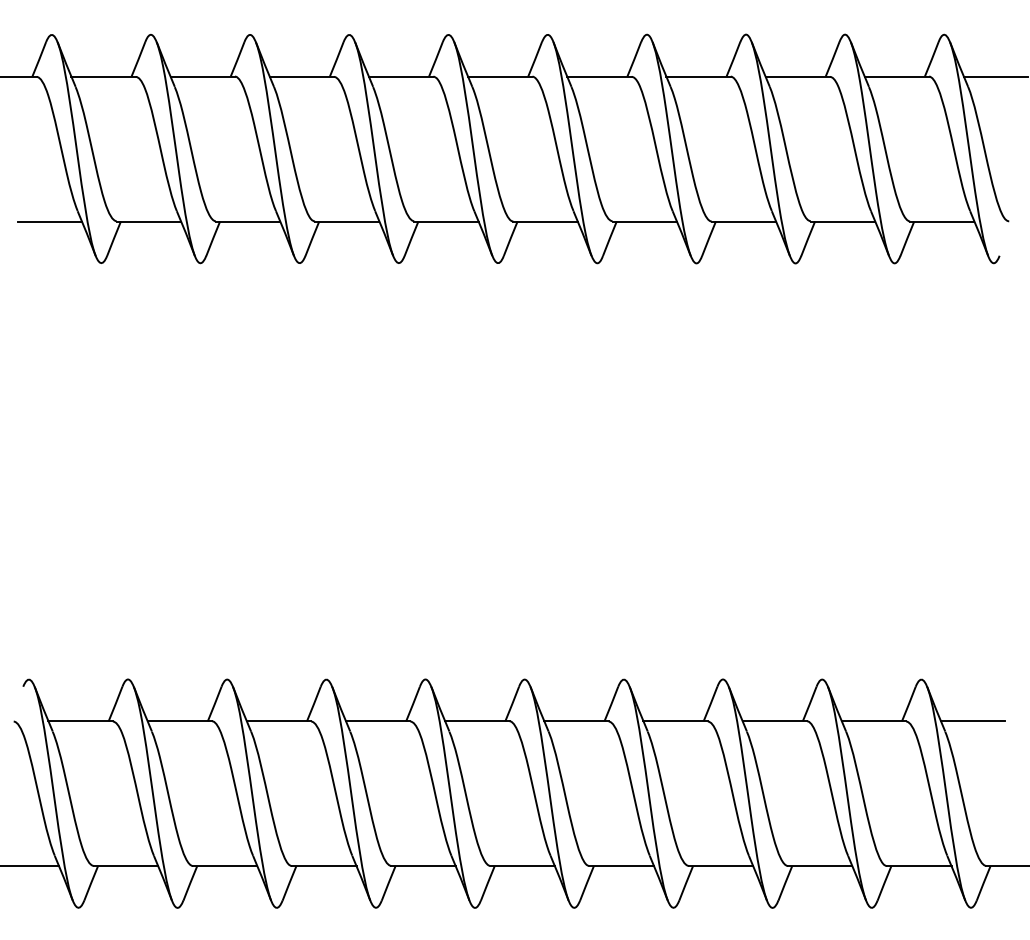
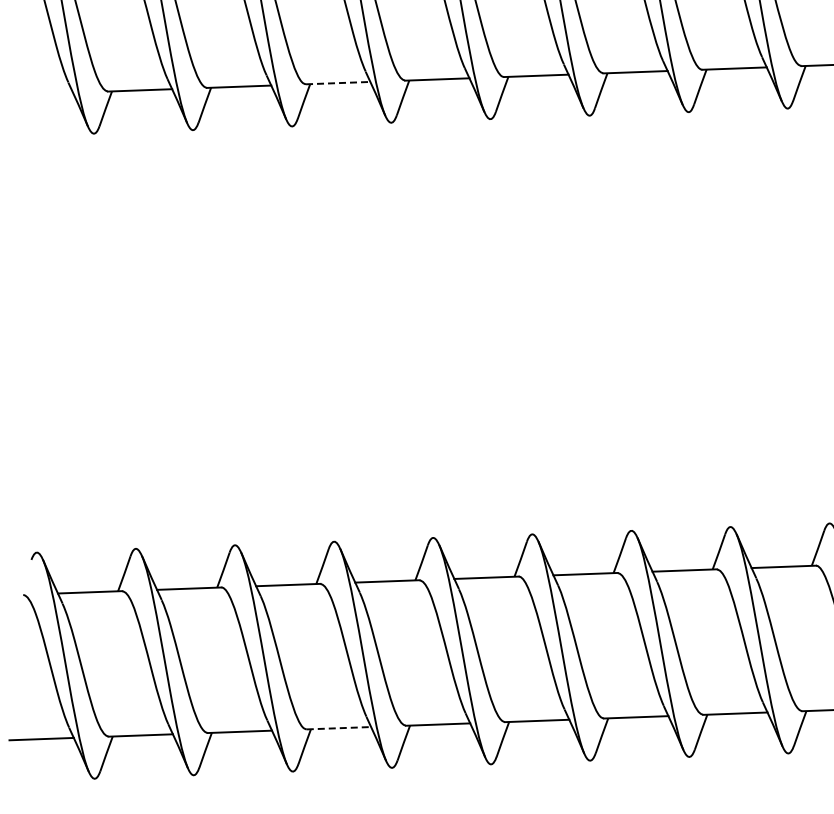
line: (49, 221) -> (40, 94), removed
line: (347, 221) -> (338, 83), solid -> dashed
line: (324, 866) -> (339, 728), solid -> dashed

